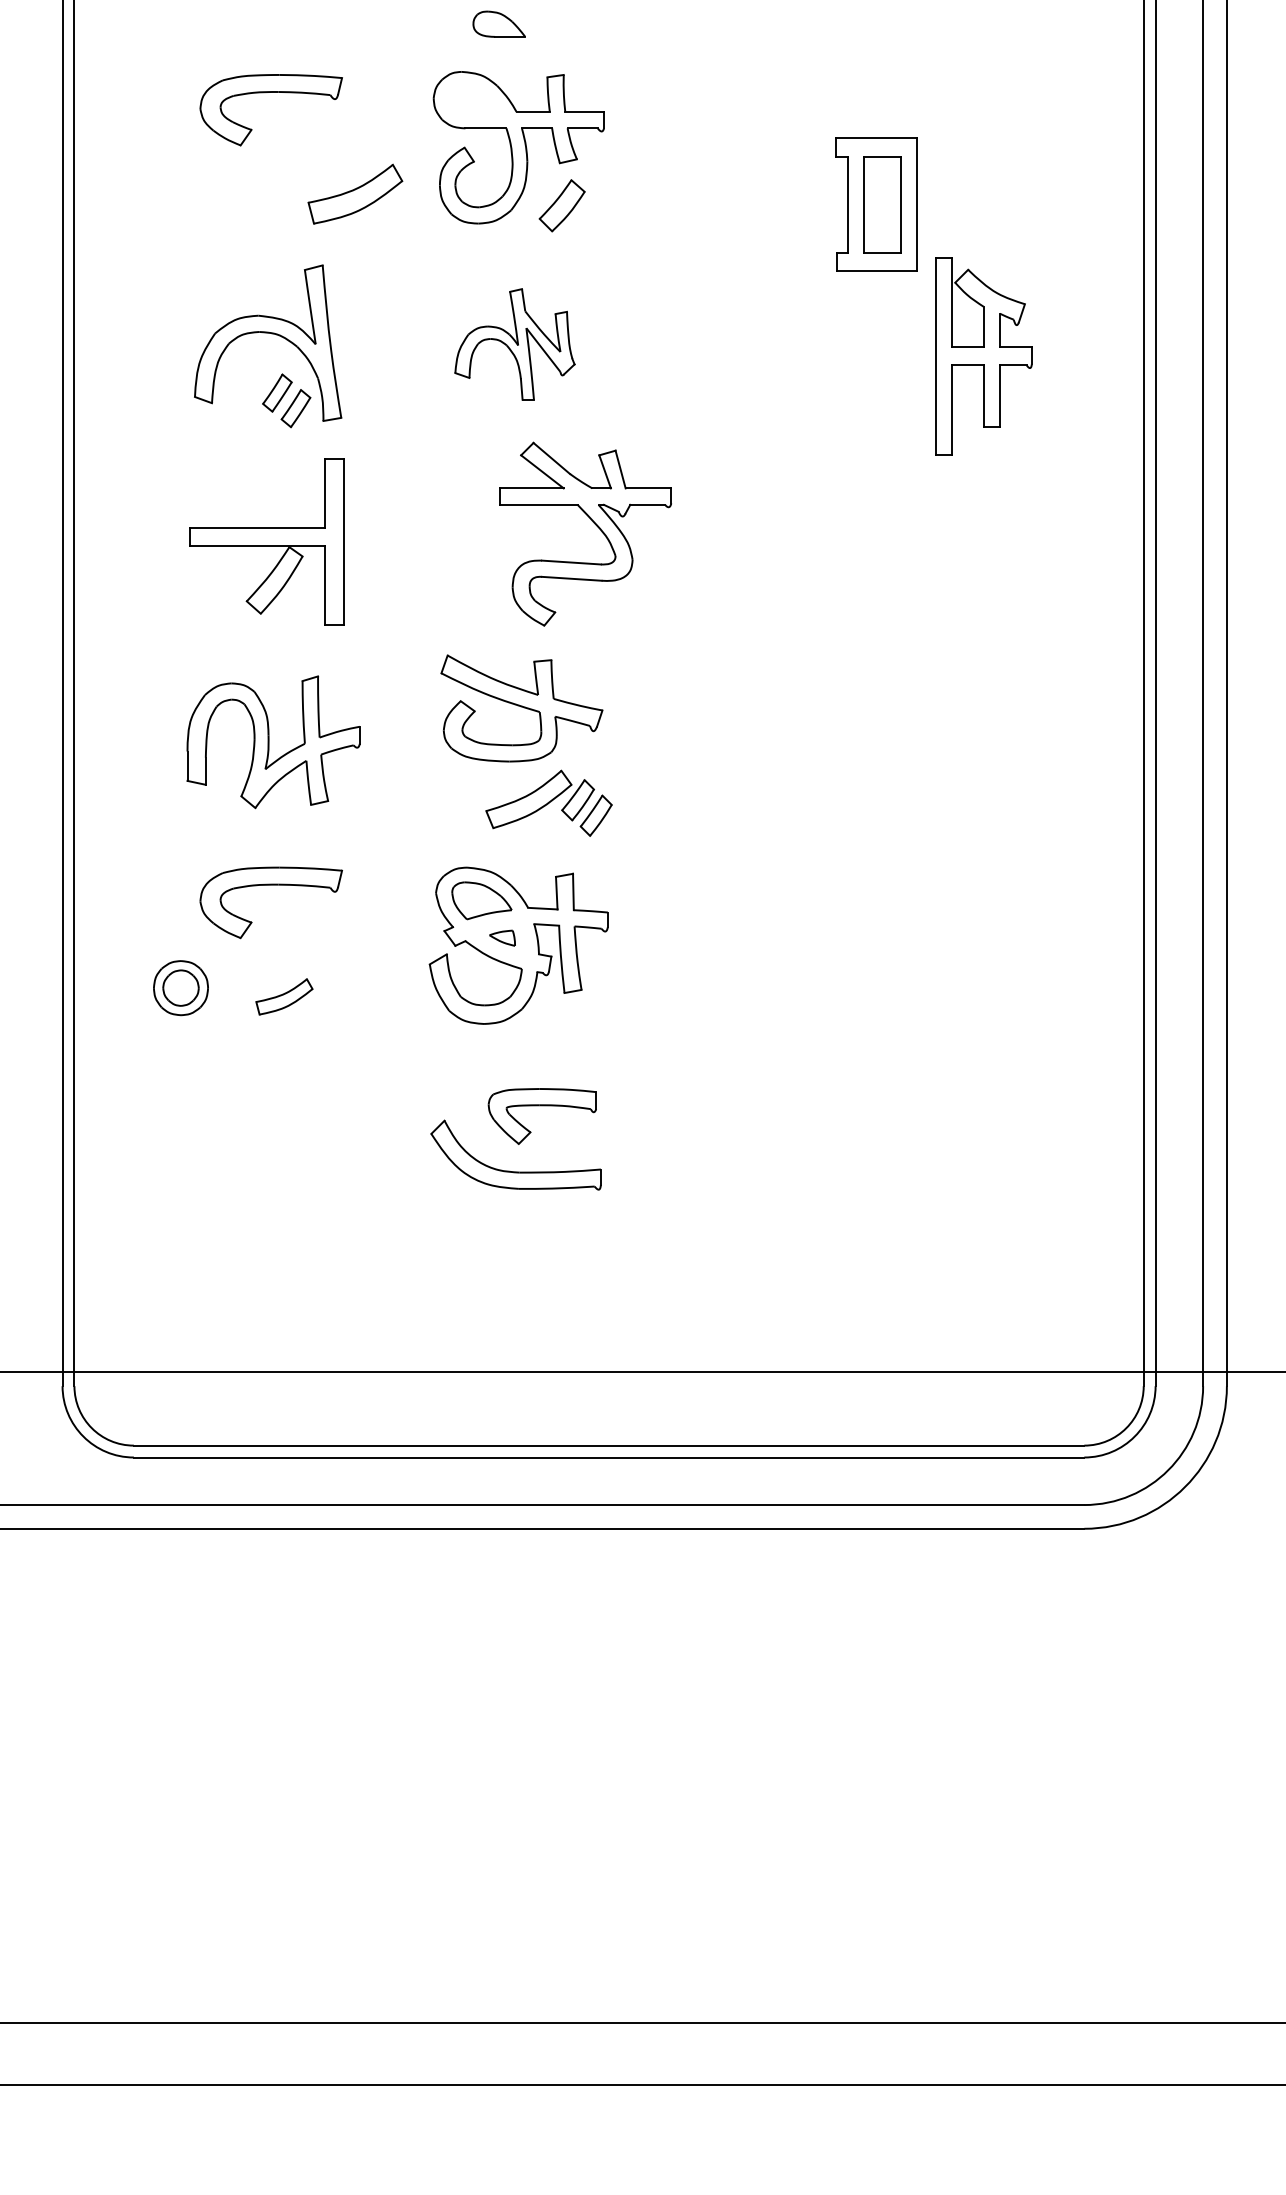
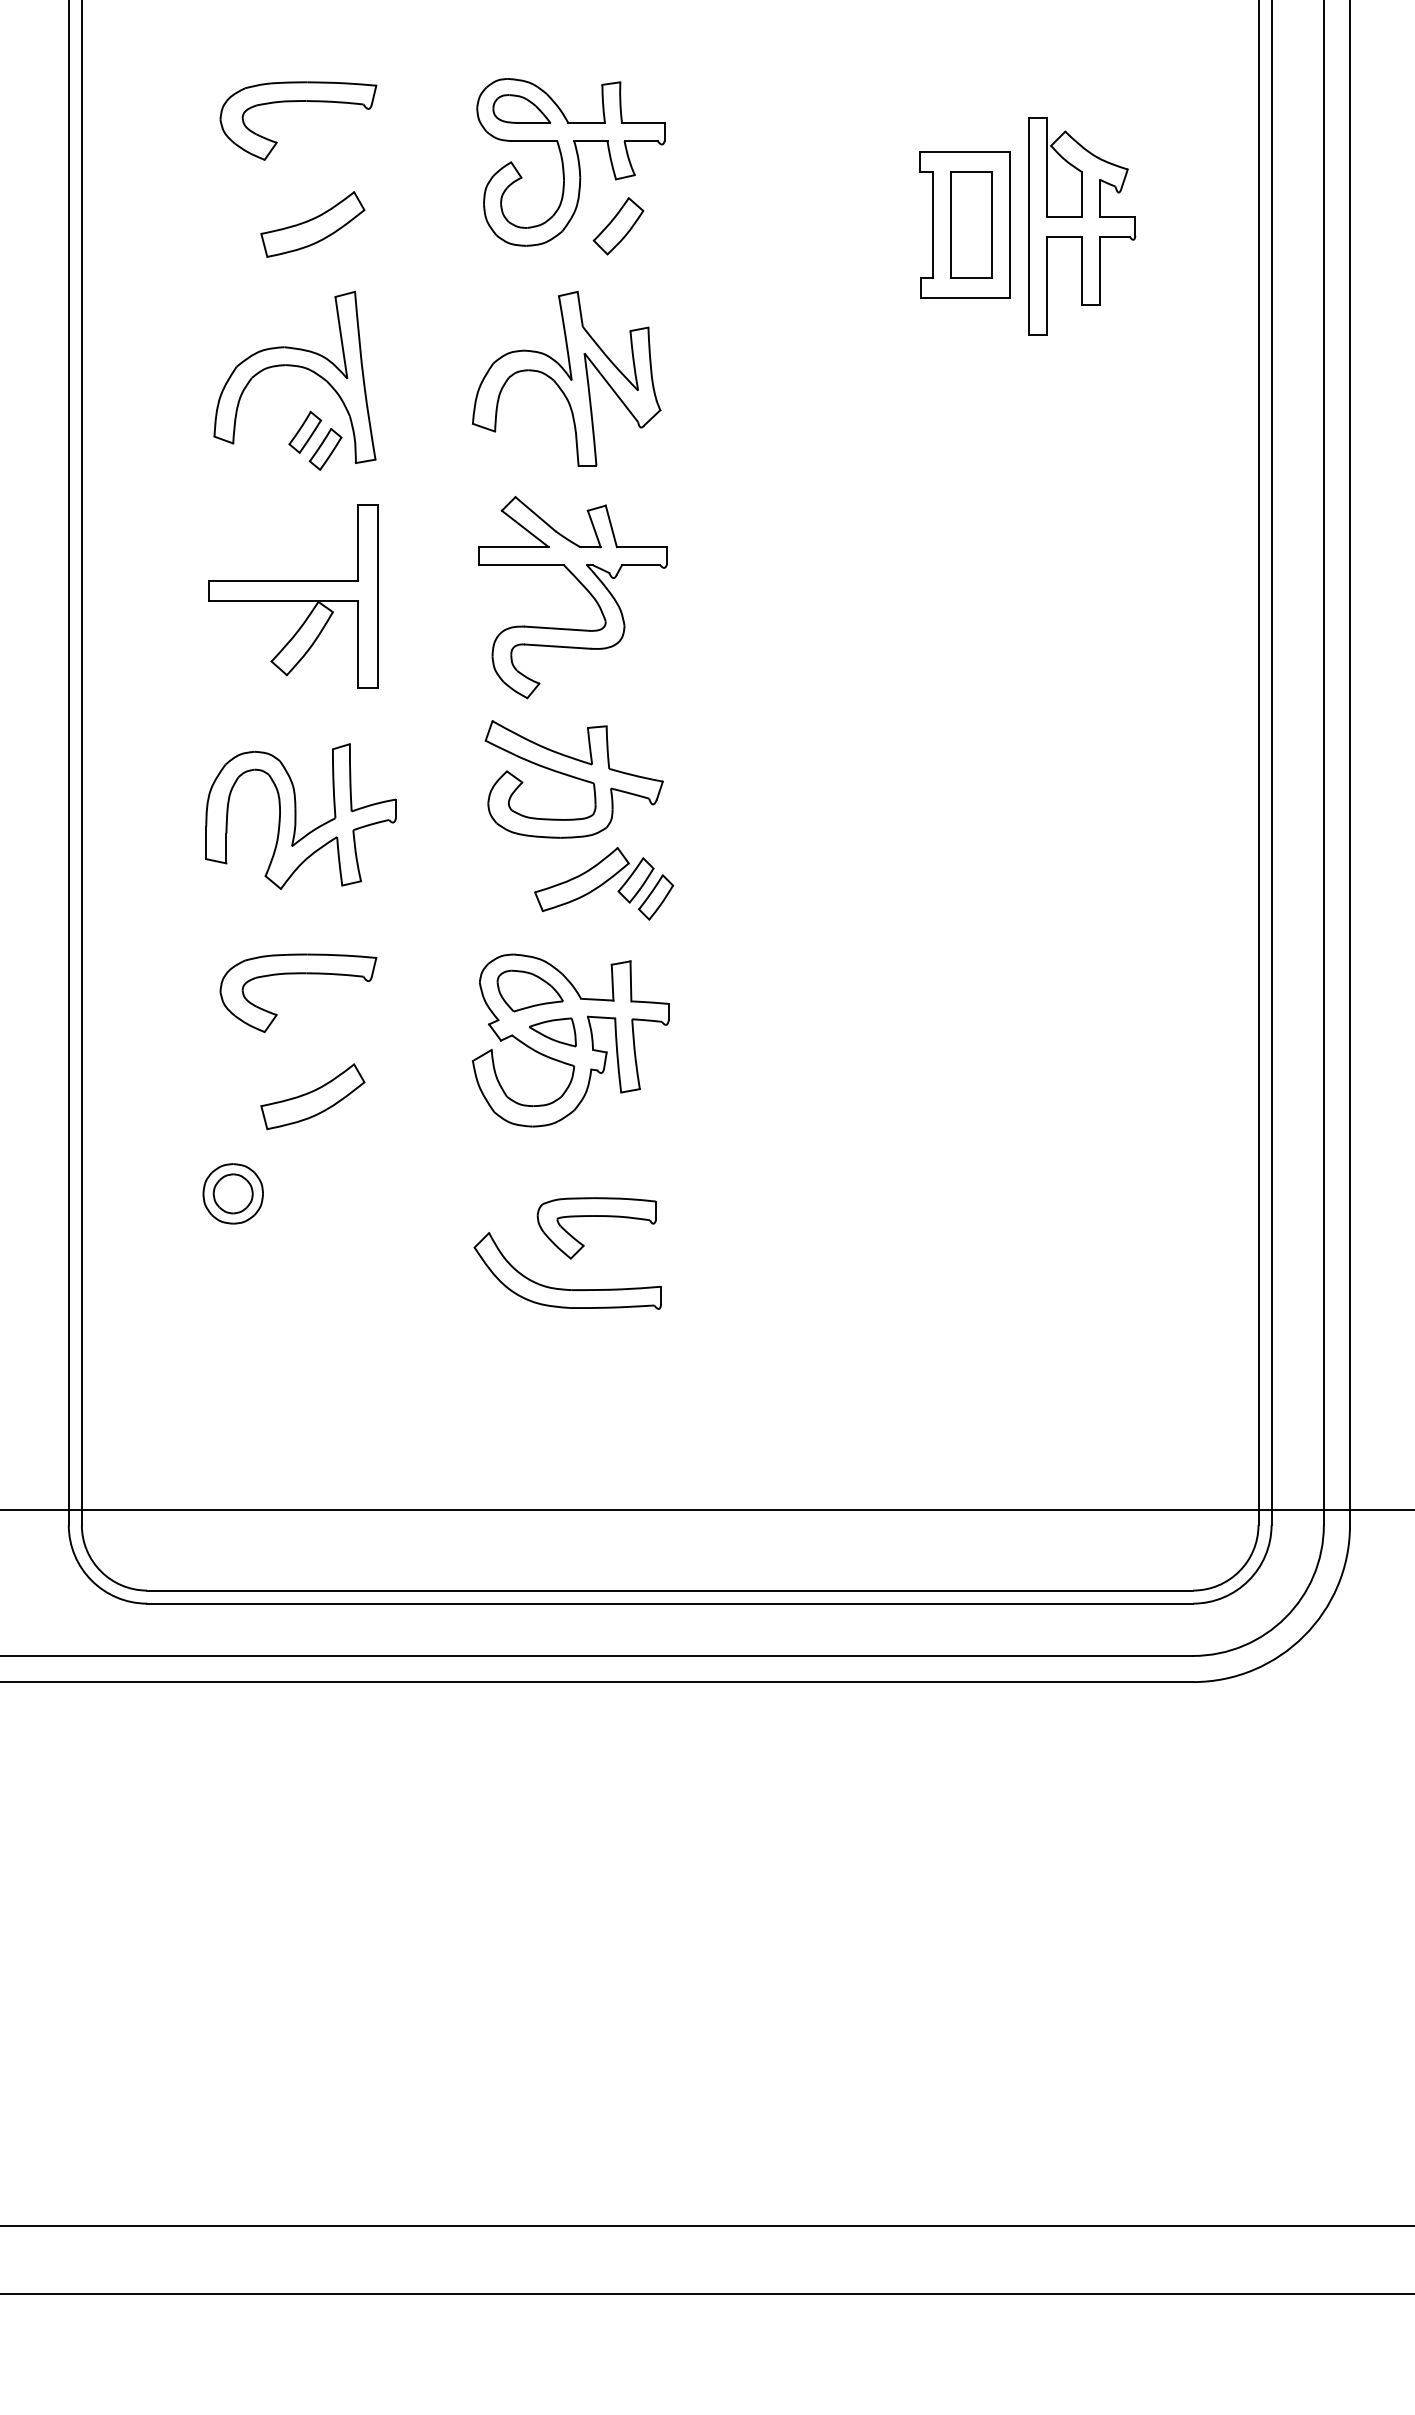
part: (498, 23) -> (520, 108), moved
part: (355, 193) -> (313, 223), moved
part: (514, 344) -> (566, 378), size x1.43
part: (983, 356) -> (1082, 227), moved
part: (594, 524) -> (582, 586), moved
part: (502, 937) -> (552, 1031), size x1.67
part: (180, 988) -> (232, 1194), moved
part: (284, 996) -> (313, 1096), size x1.67

